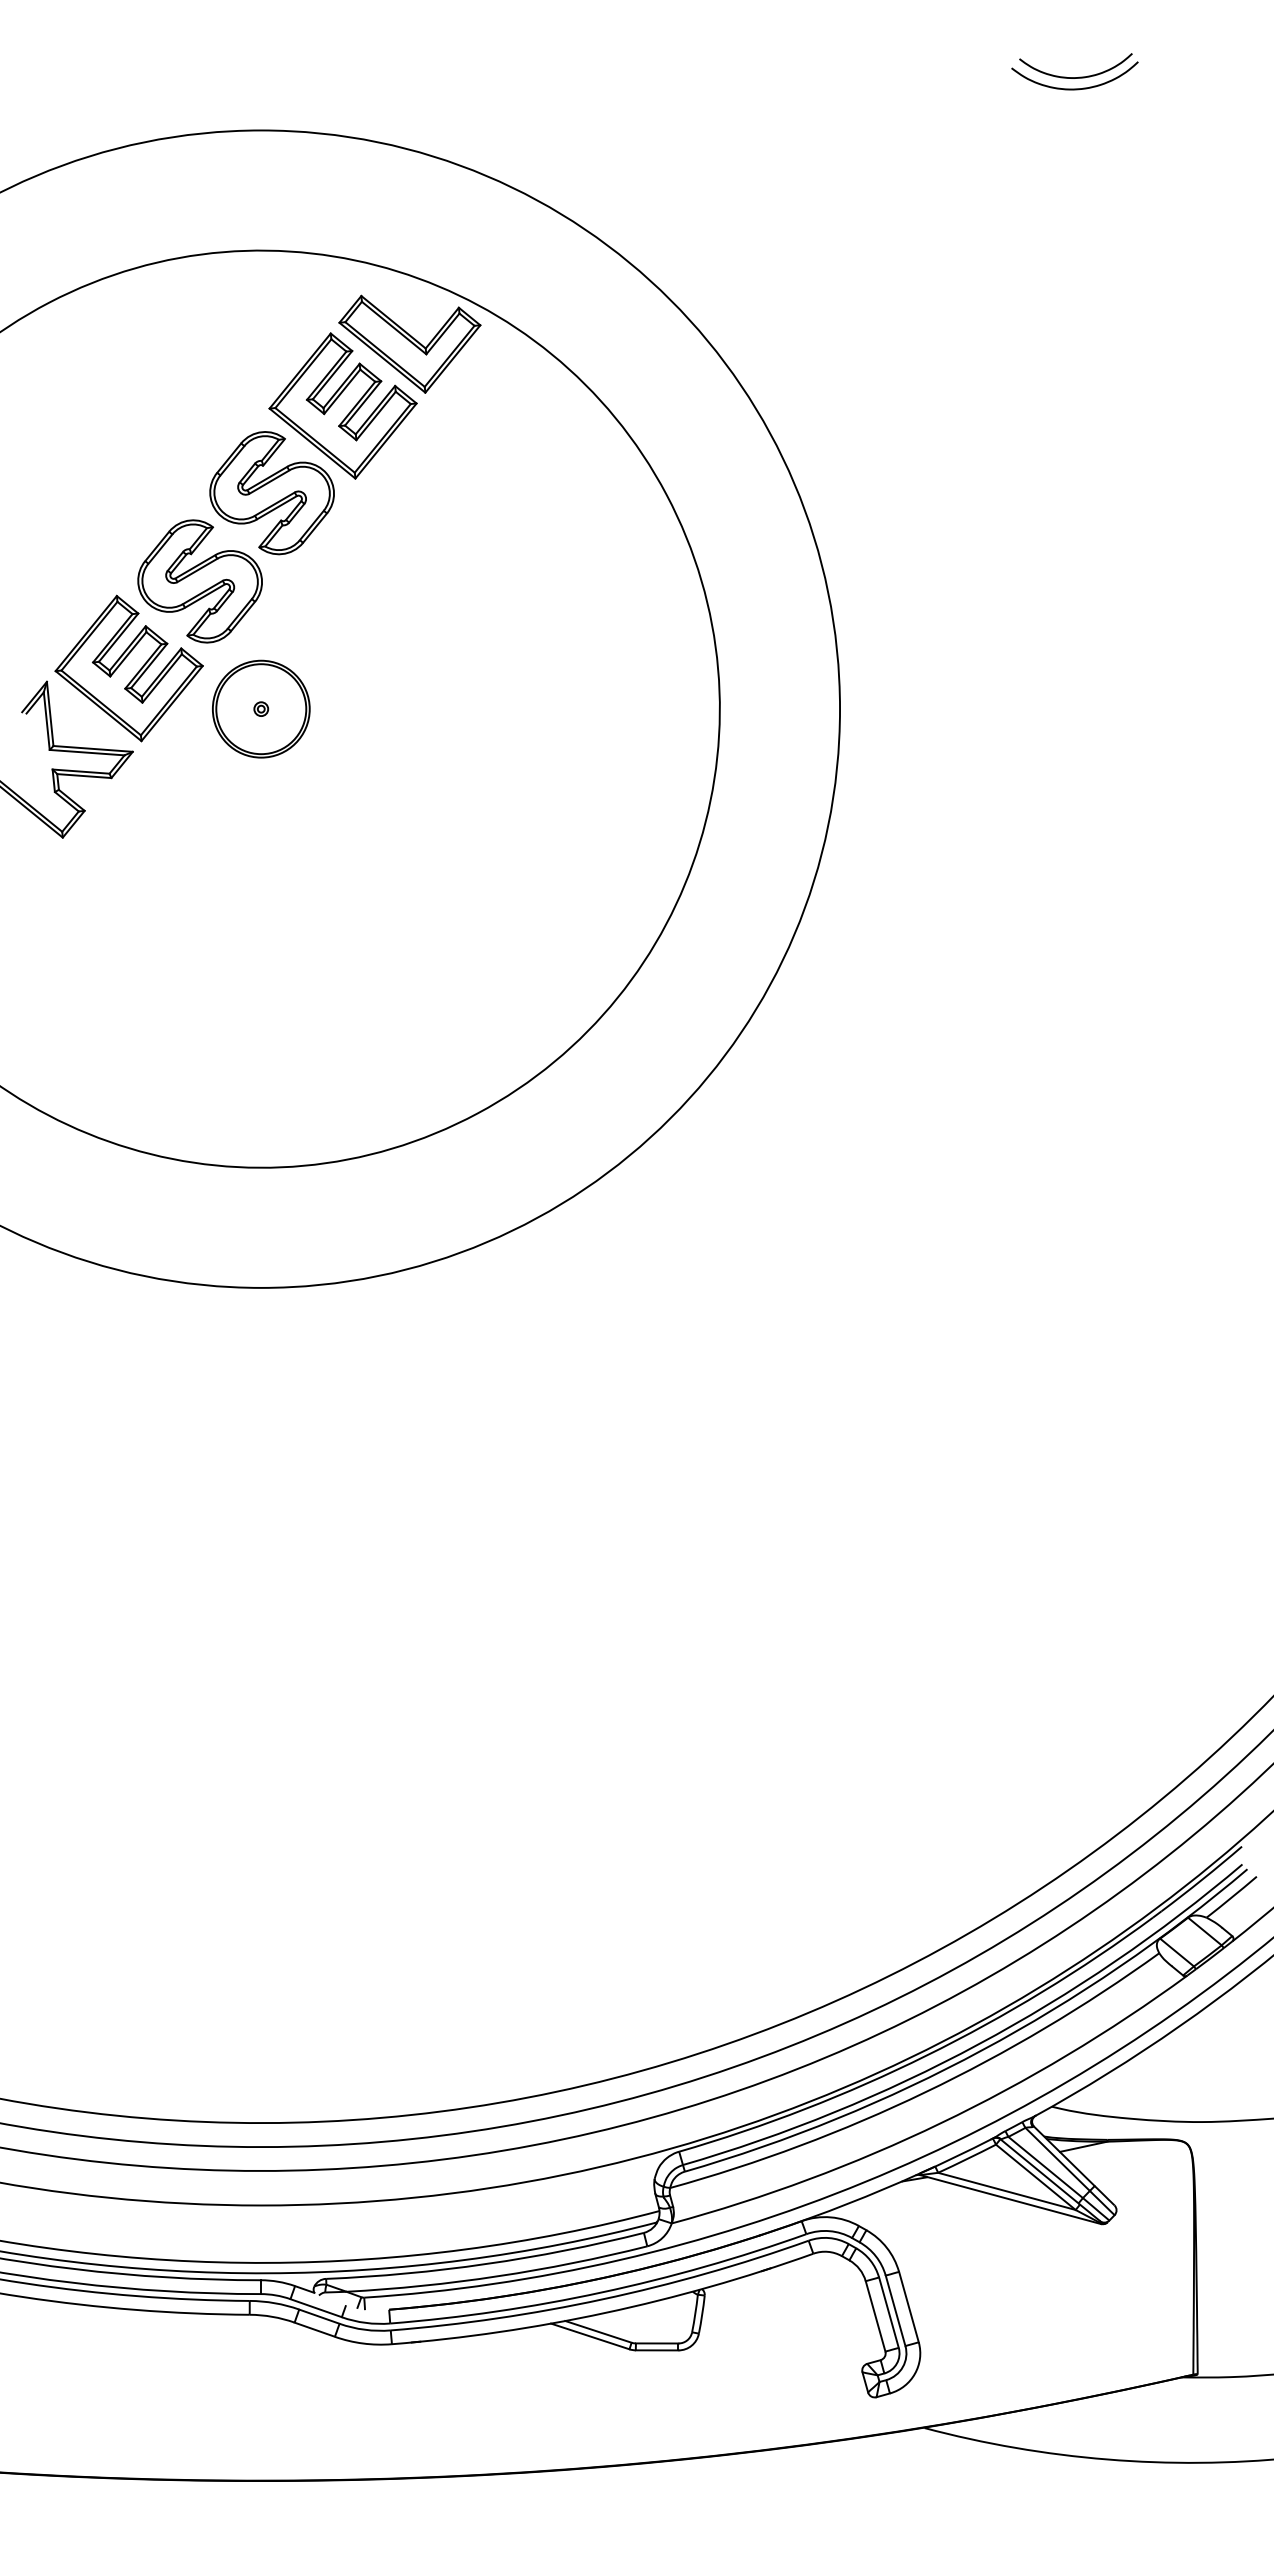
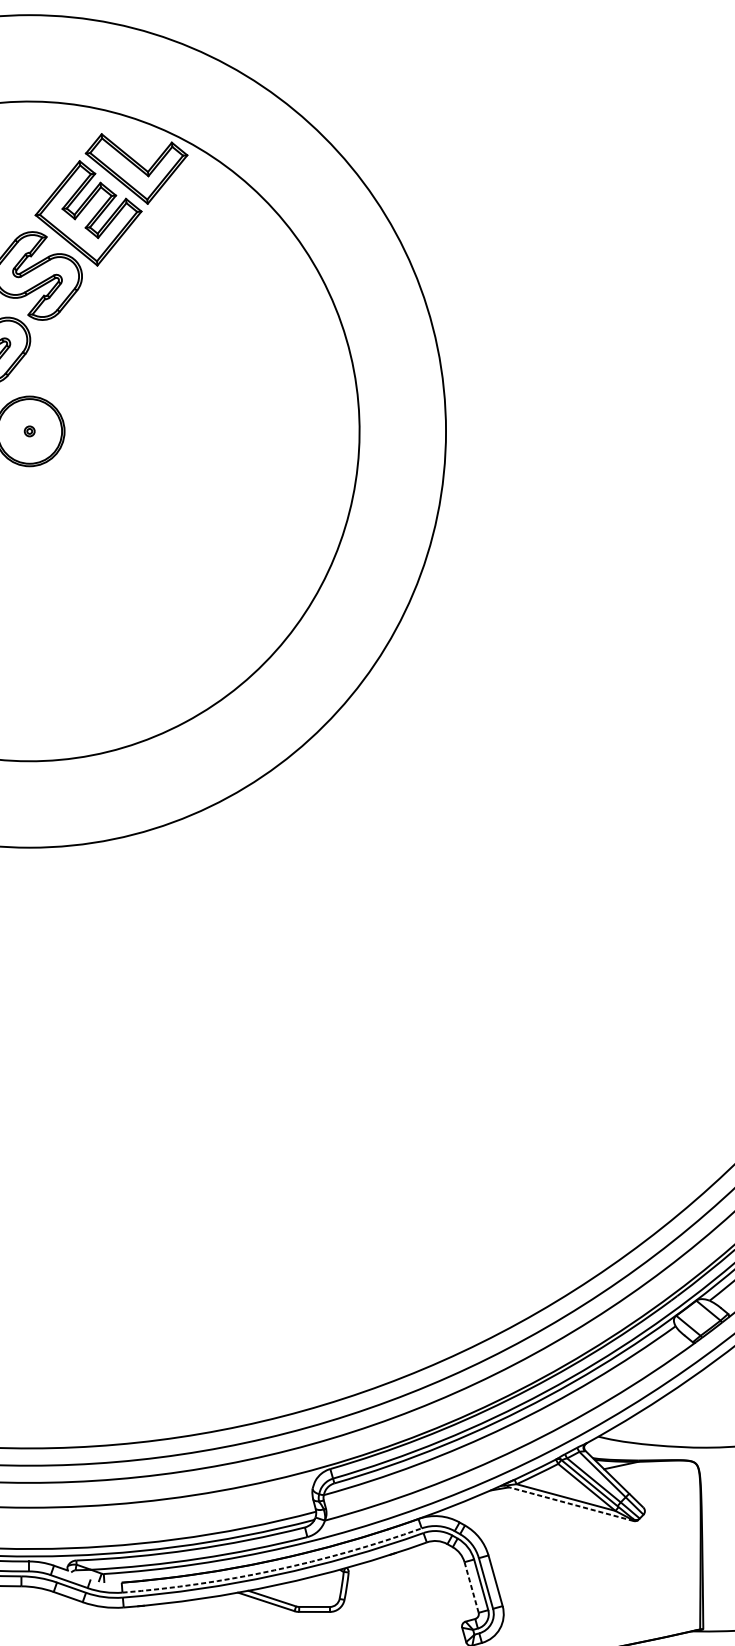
line: (1010, 2199) -> (568, 1503), solid -> dashed
arc: (601, 2292) -> (274, 1570), solid -> dashed
line: (875, 2316) -> (471, 1587), solid -> dashed

